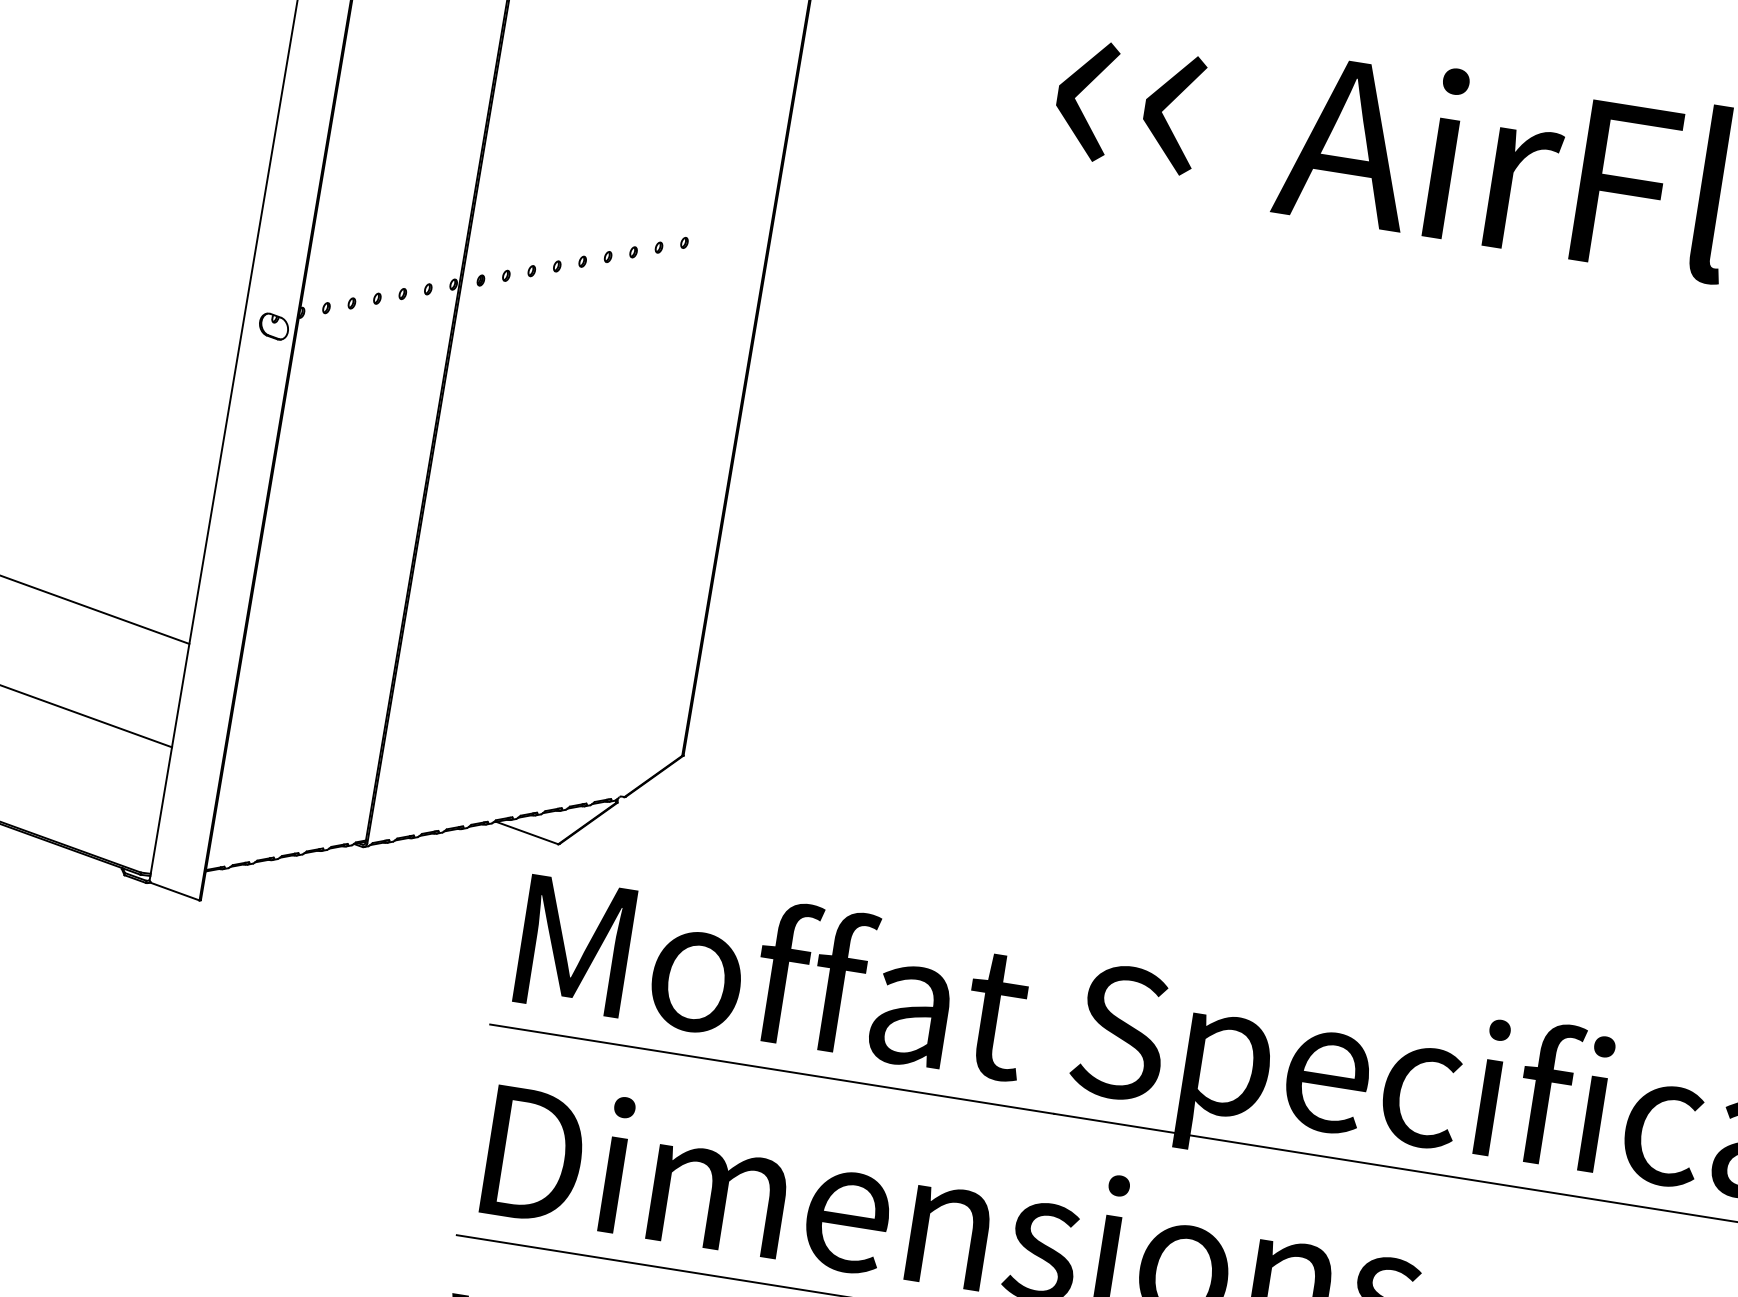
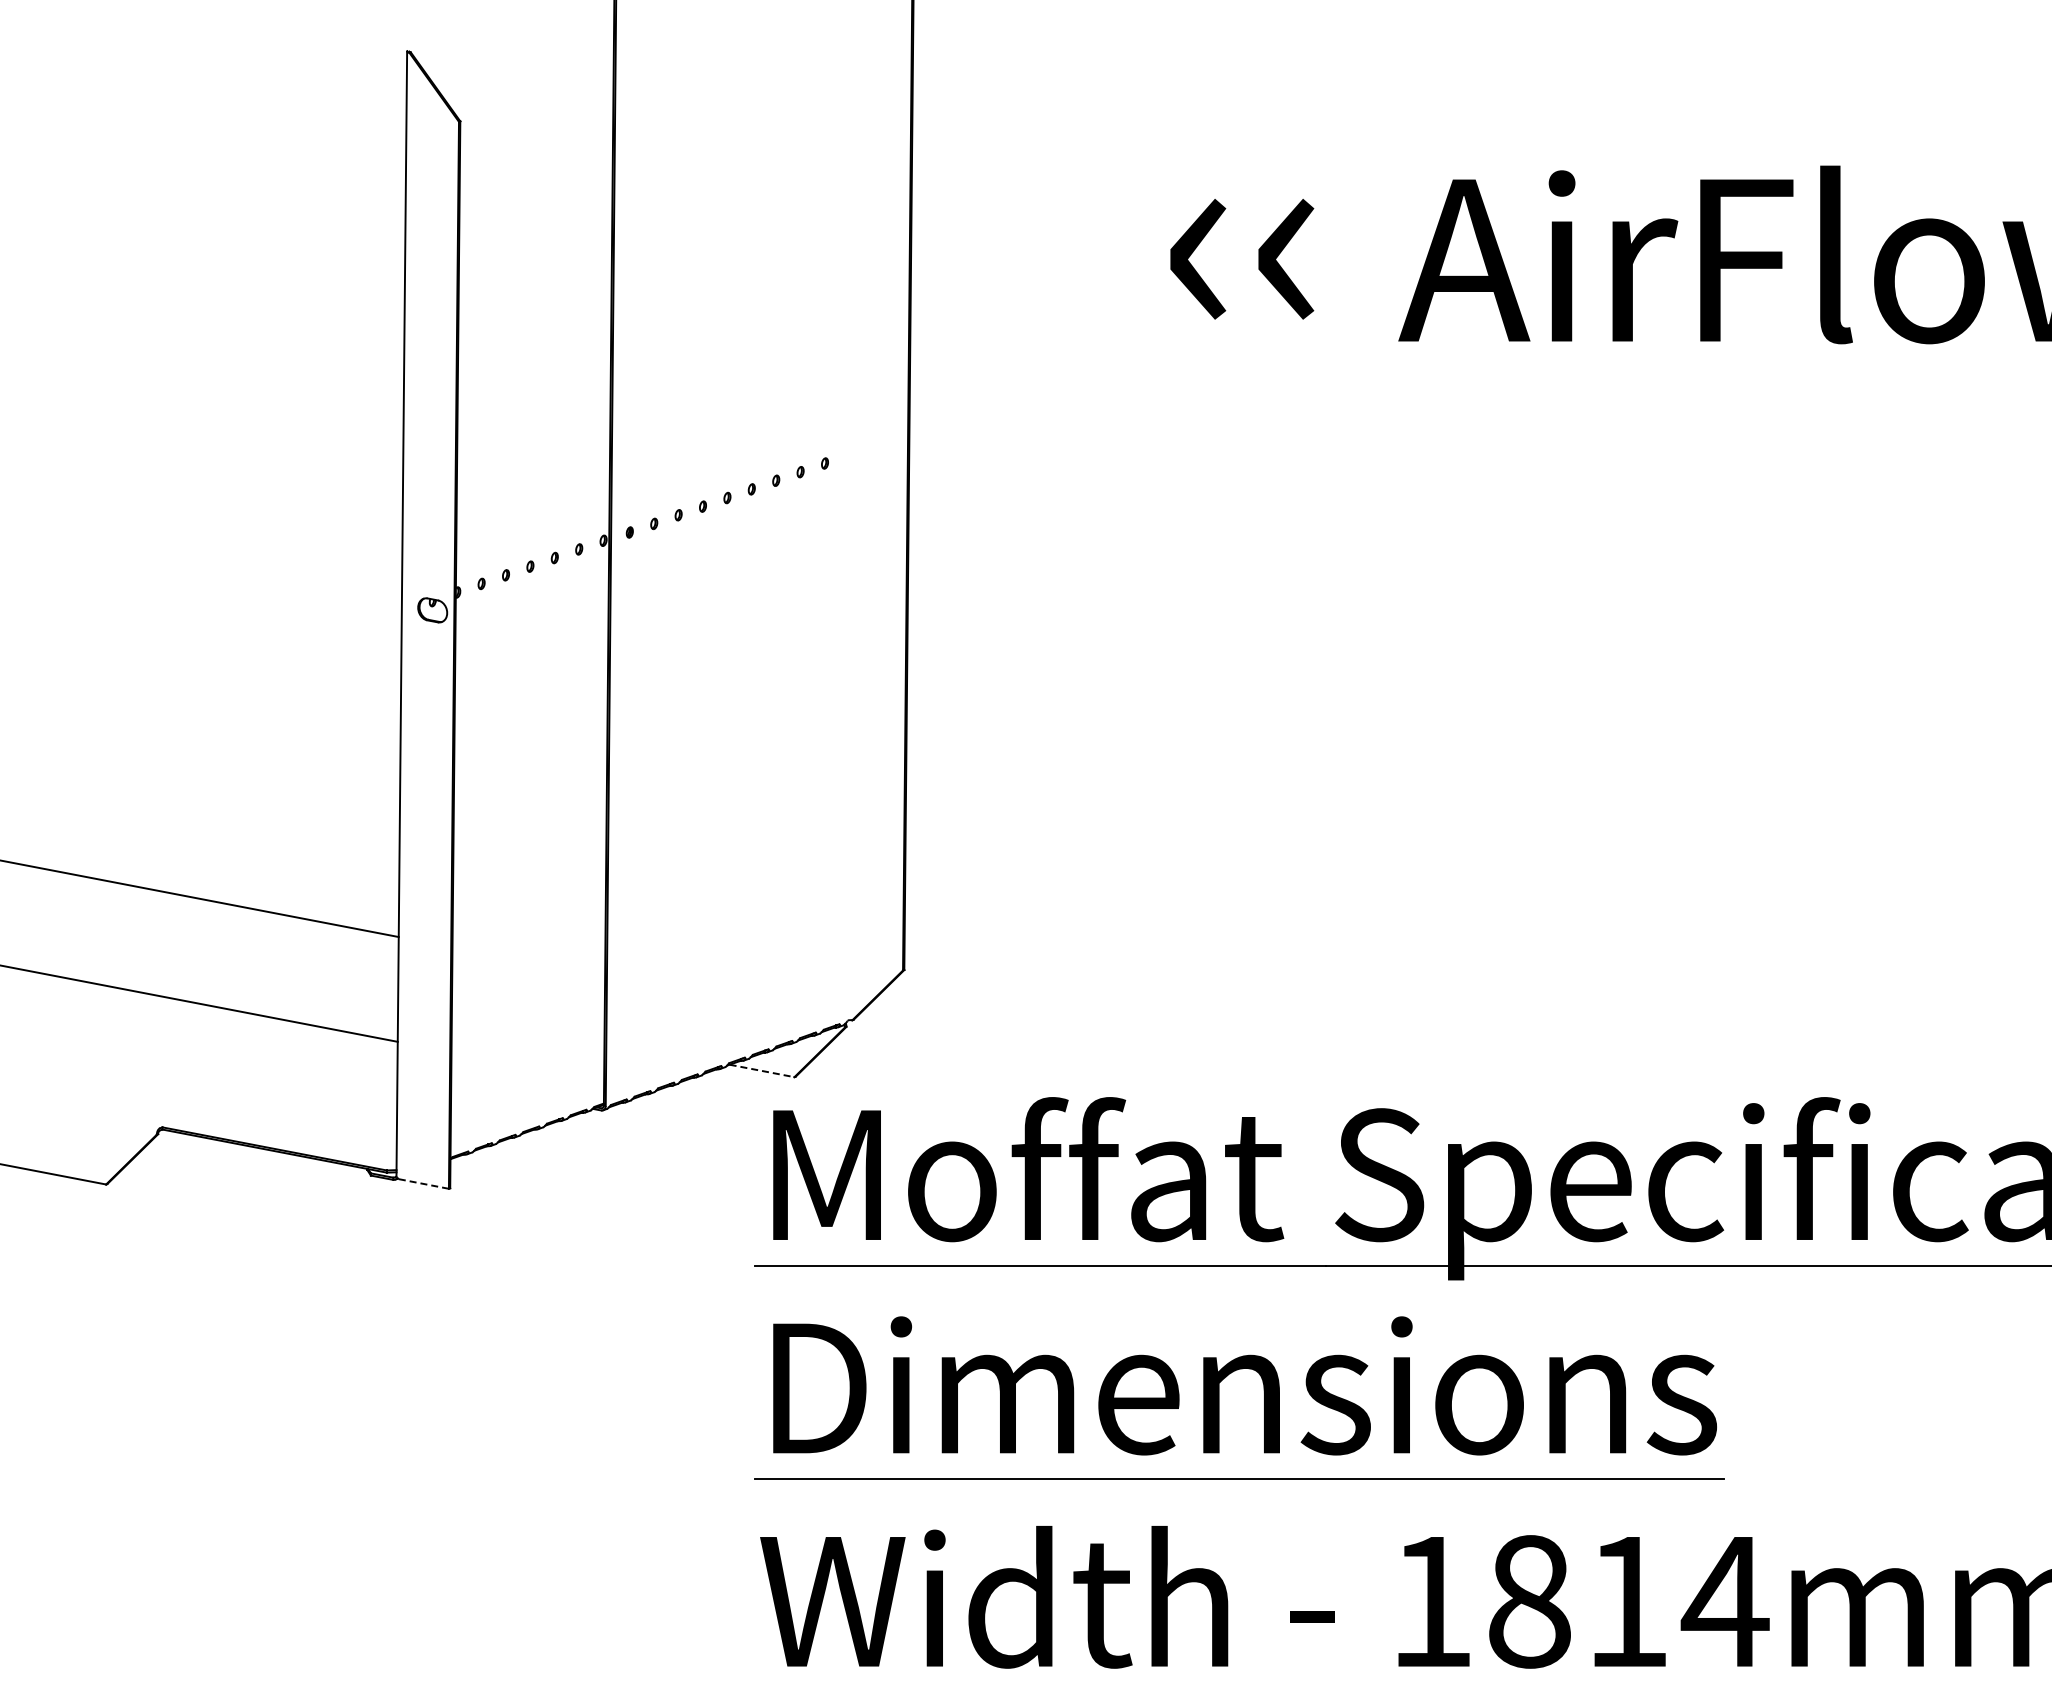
line: (527, 833) -> (762, 1071), solid -> dashed
line: (175, 891) -> (423, 1183), solid -> dashed

